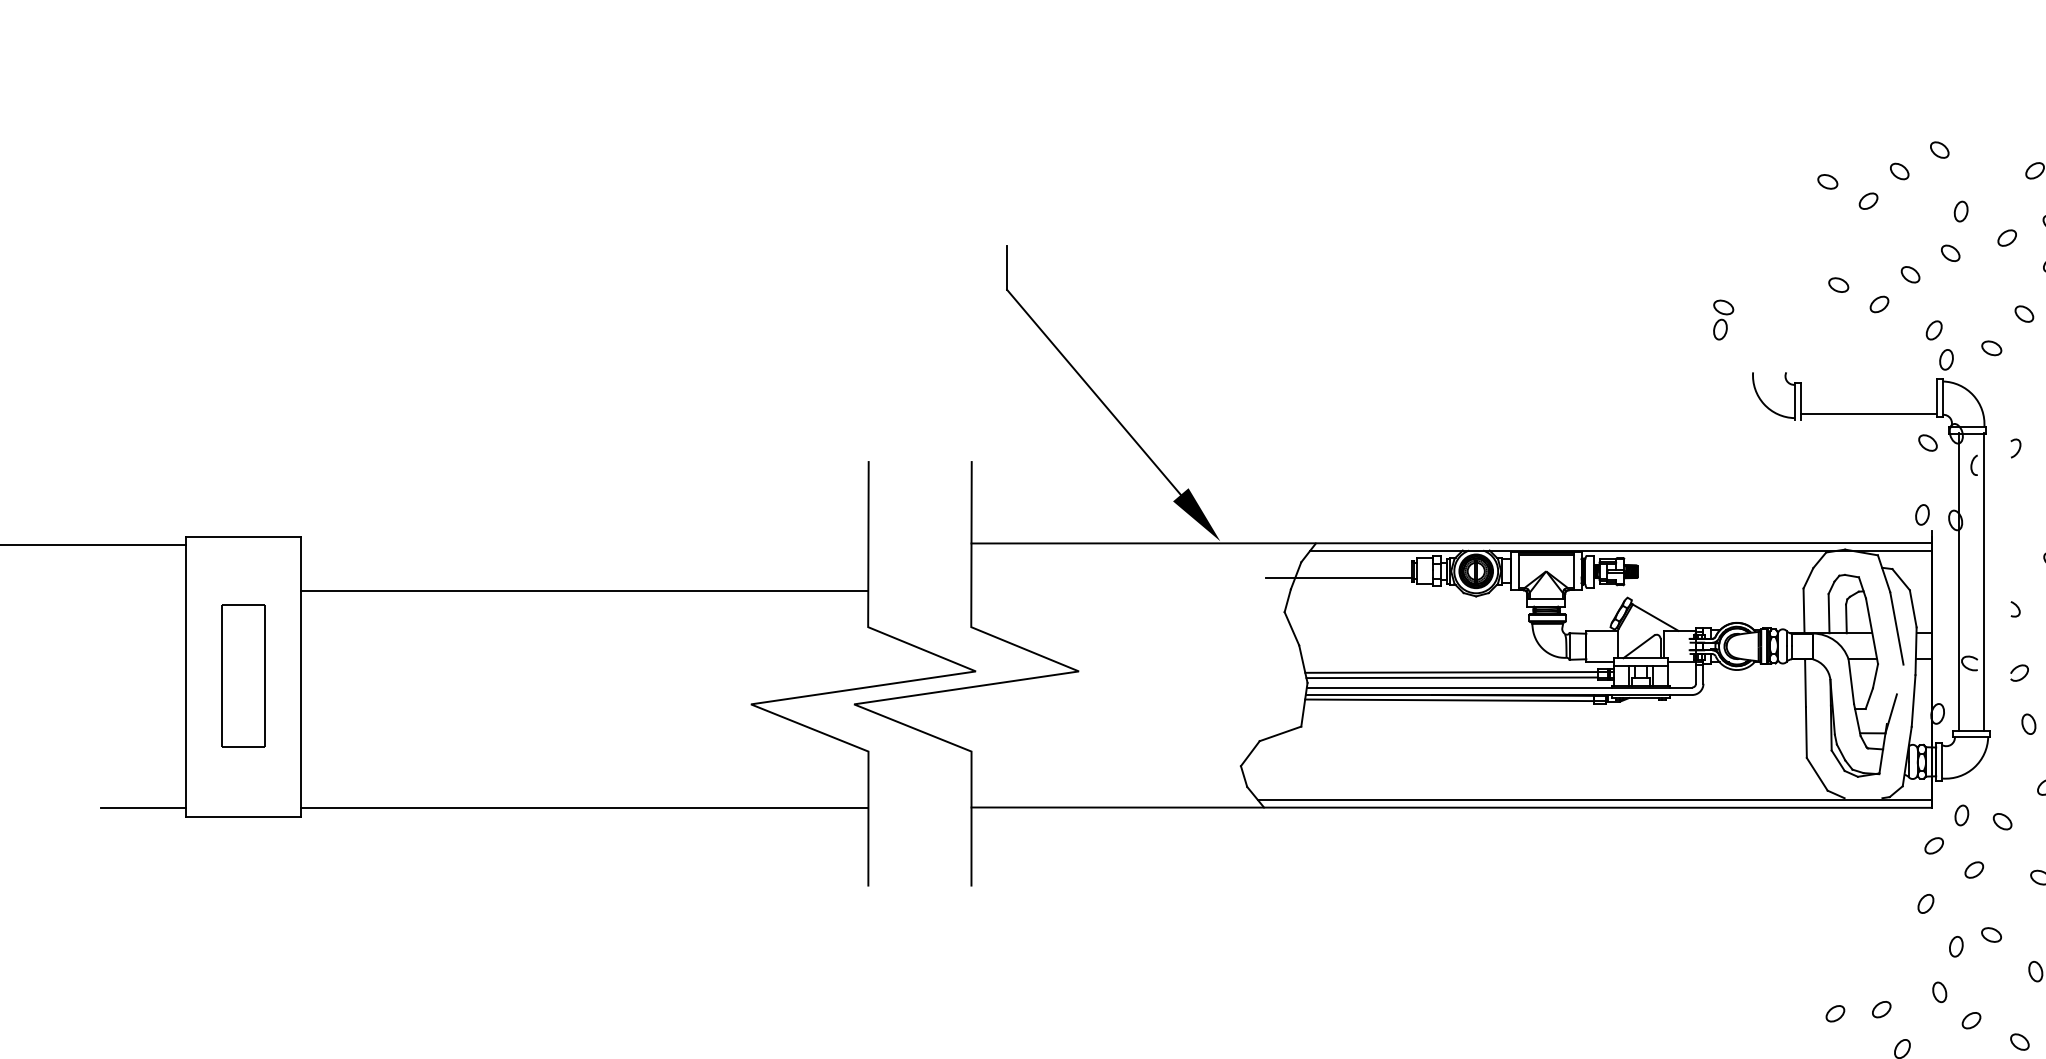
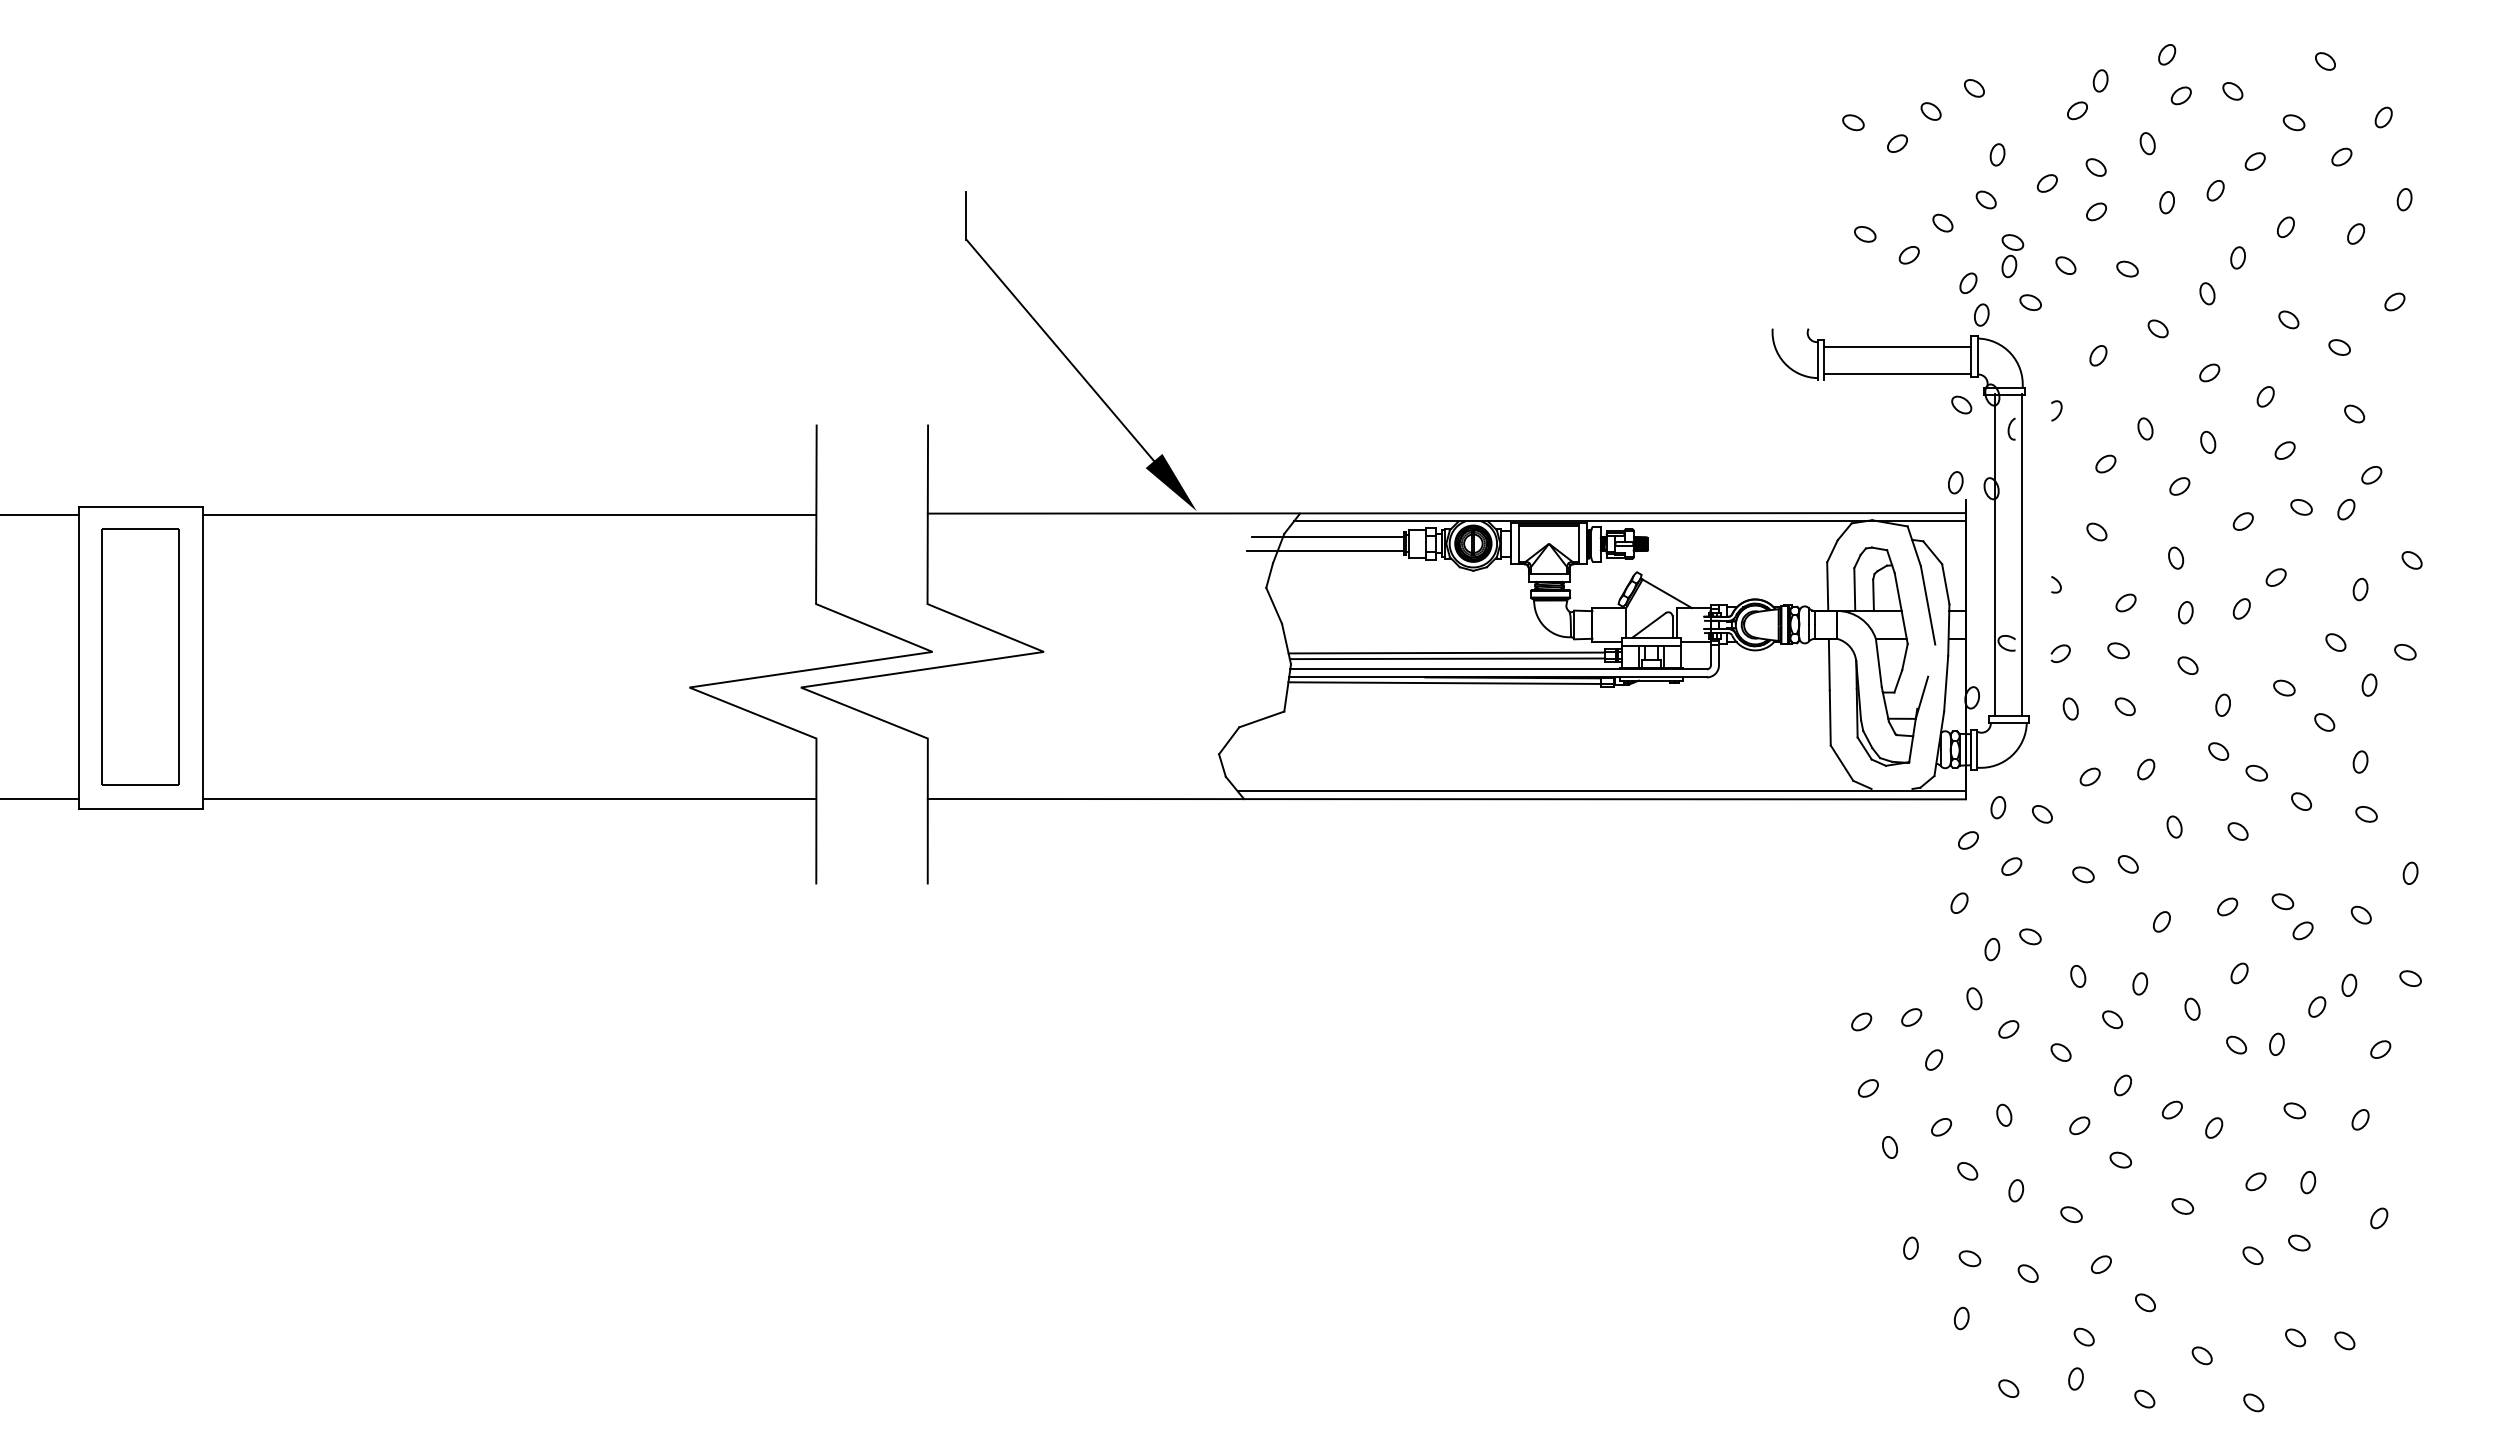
part: (1723, 320) -> (2012, 256), moved
line: (1868, 388) -> (1897, 346), added
line: (1341, 564) -> (1327, 536), added
line: (584, 591) -> (509, 515), moved
part: (243, 675) -> (140, 656), size x1.67

